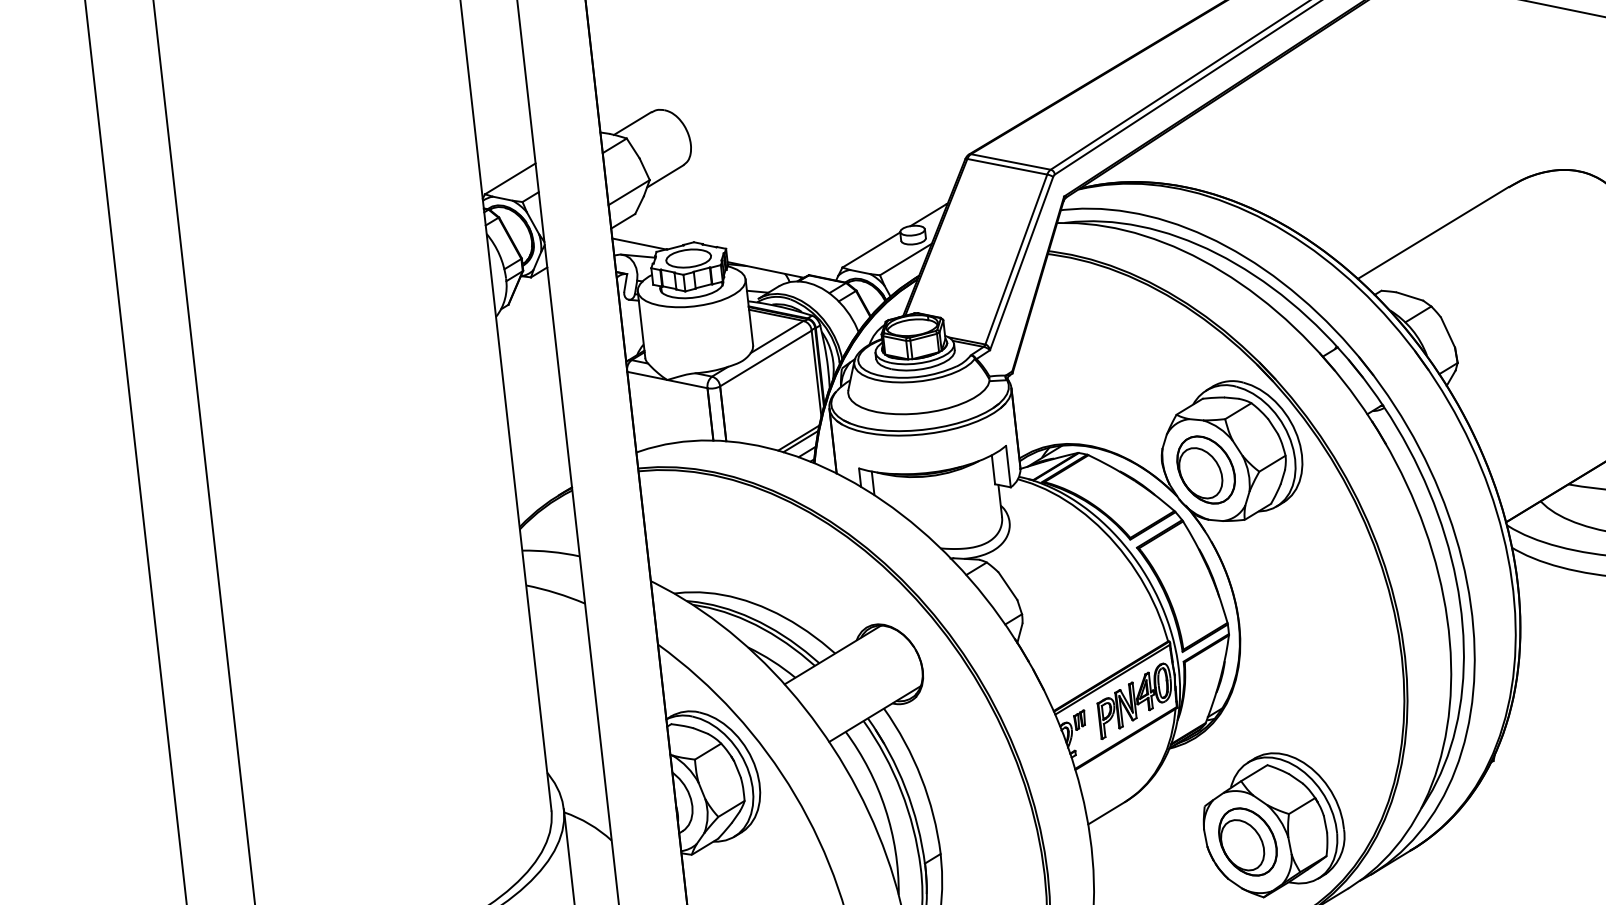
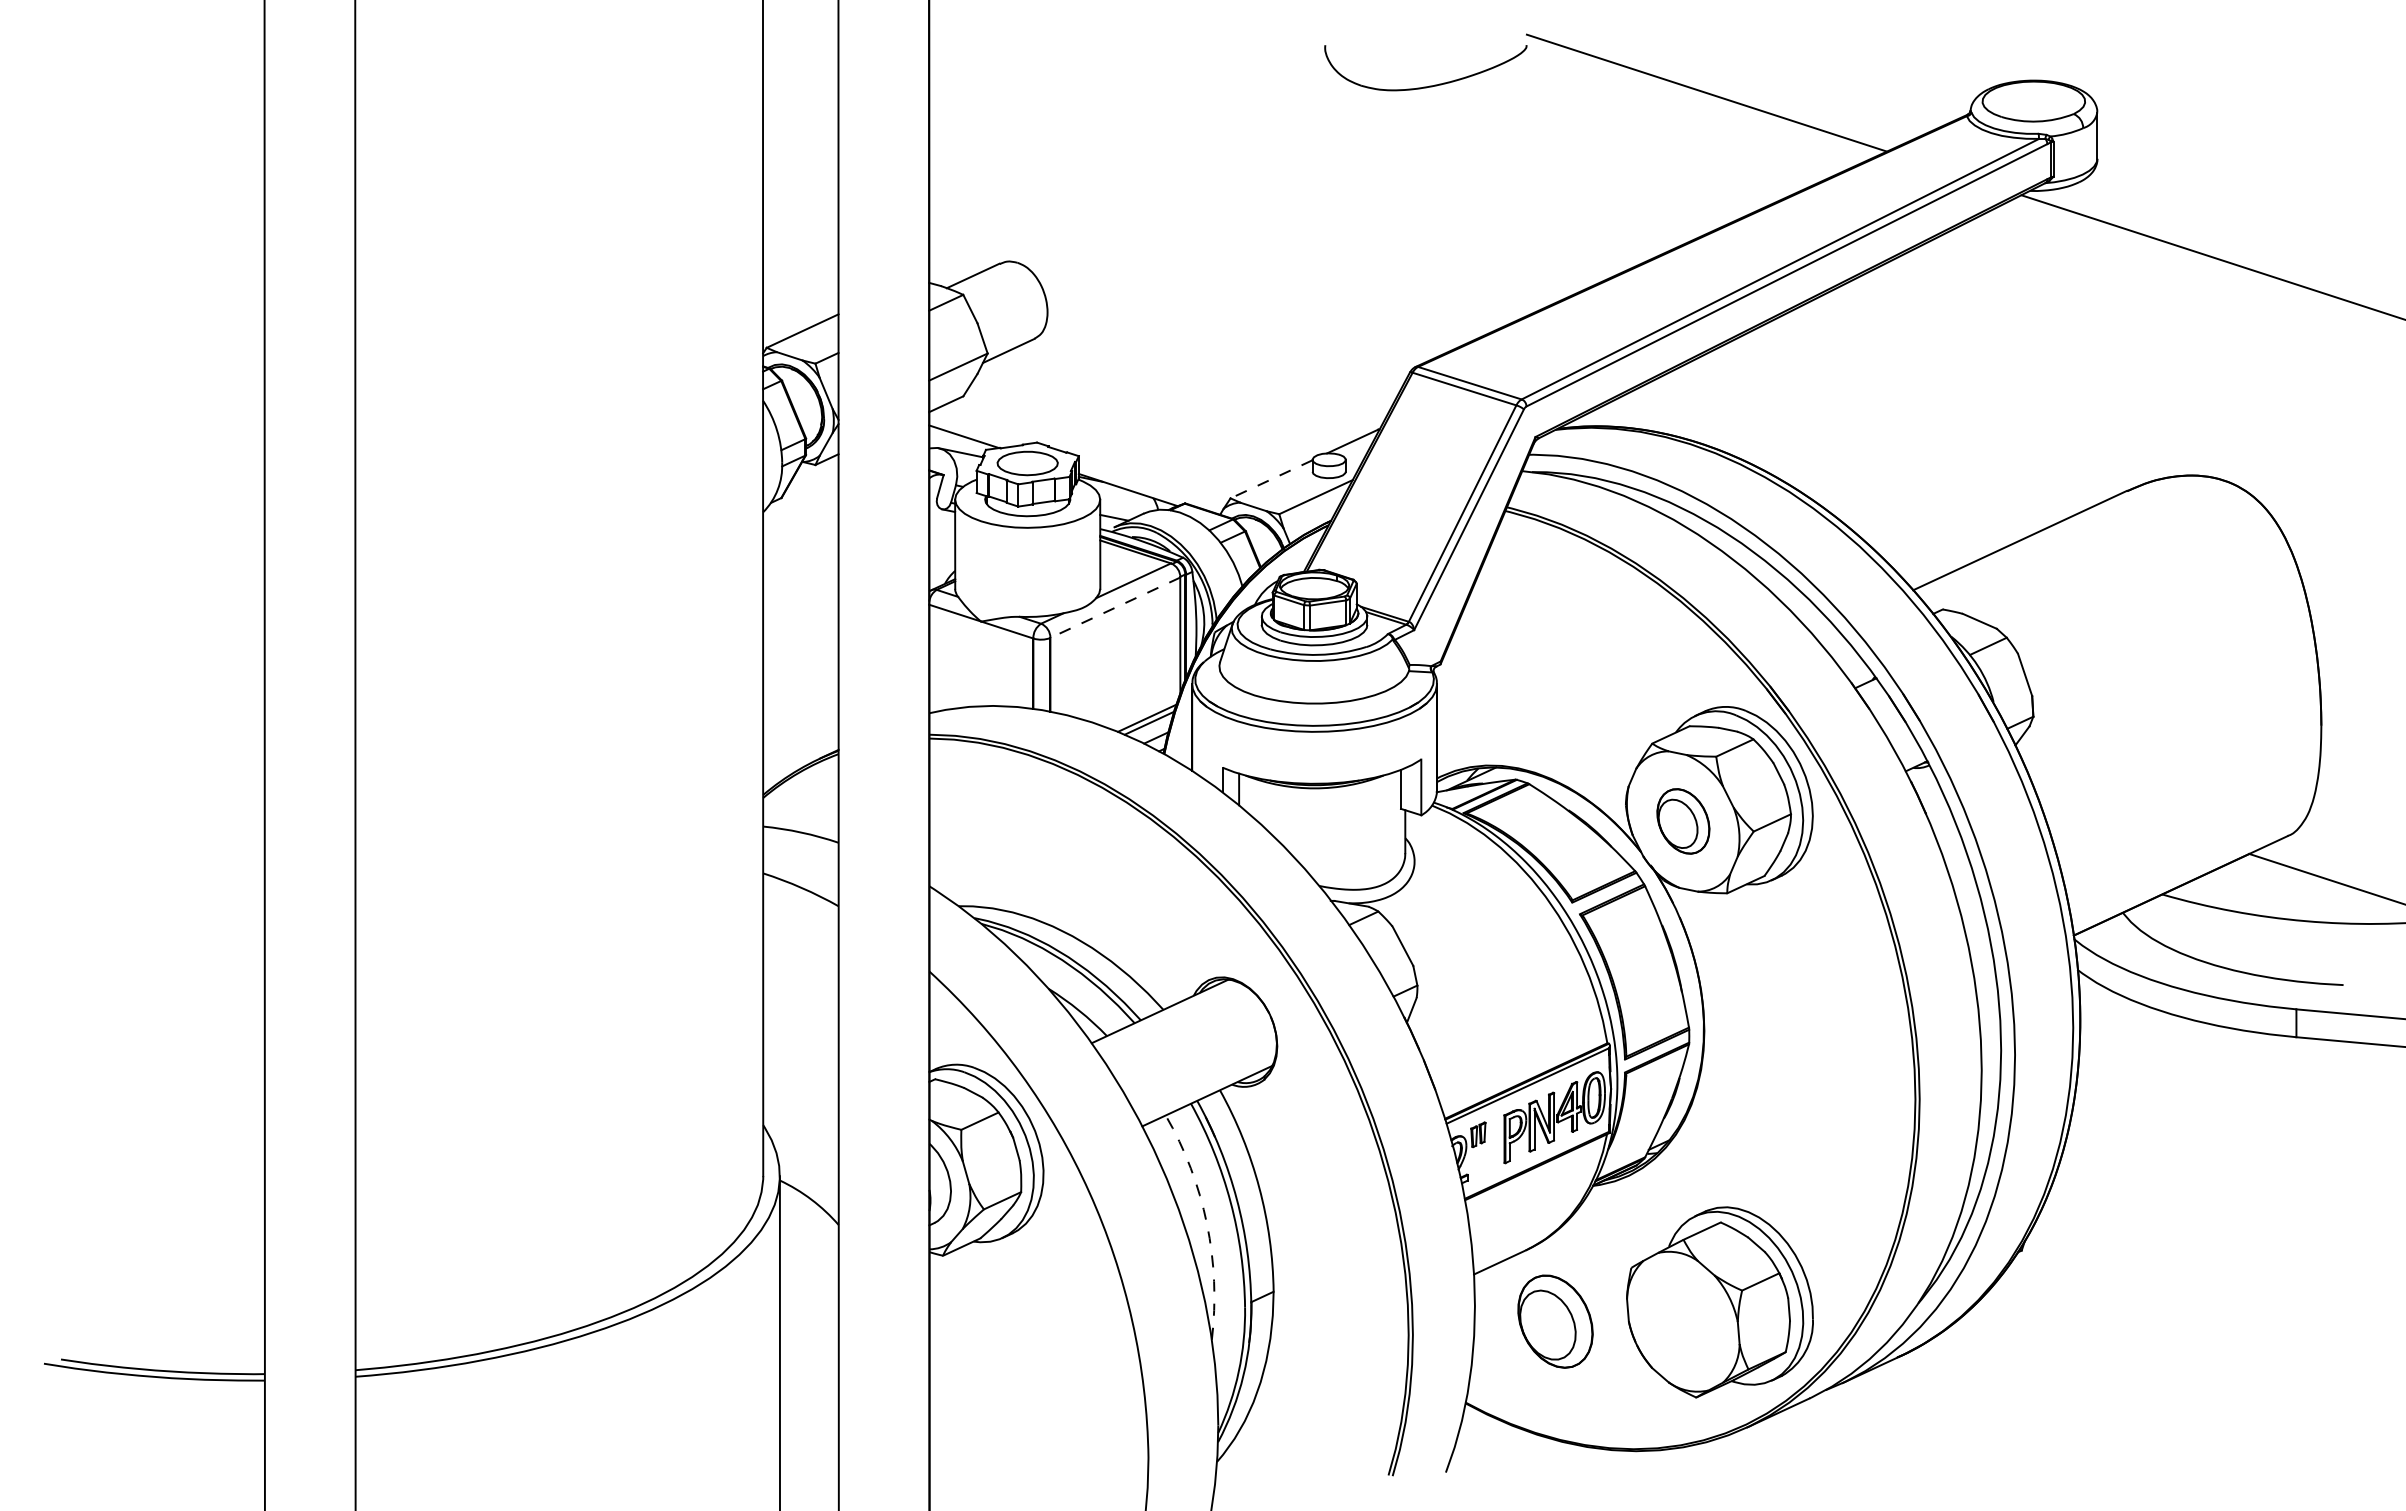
line: (871, 250) -> (1271, 479), solid -> dashed
line: (766, 358) -> (1115, 607), solid -> dashed
part: (1206, 470) -> (1683, 821), size x0.7
arc: (885, 808) -> (1206, 1223), solid -> dashed
part: (1247, 841) -> (1555, 1321), moved

